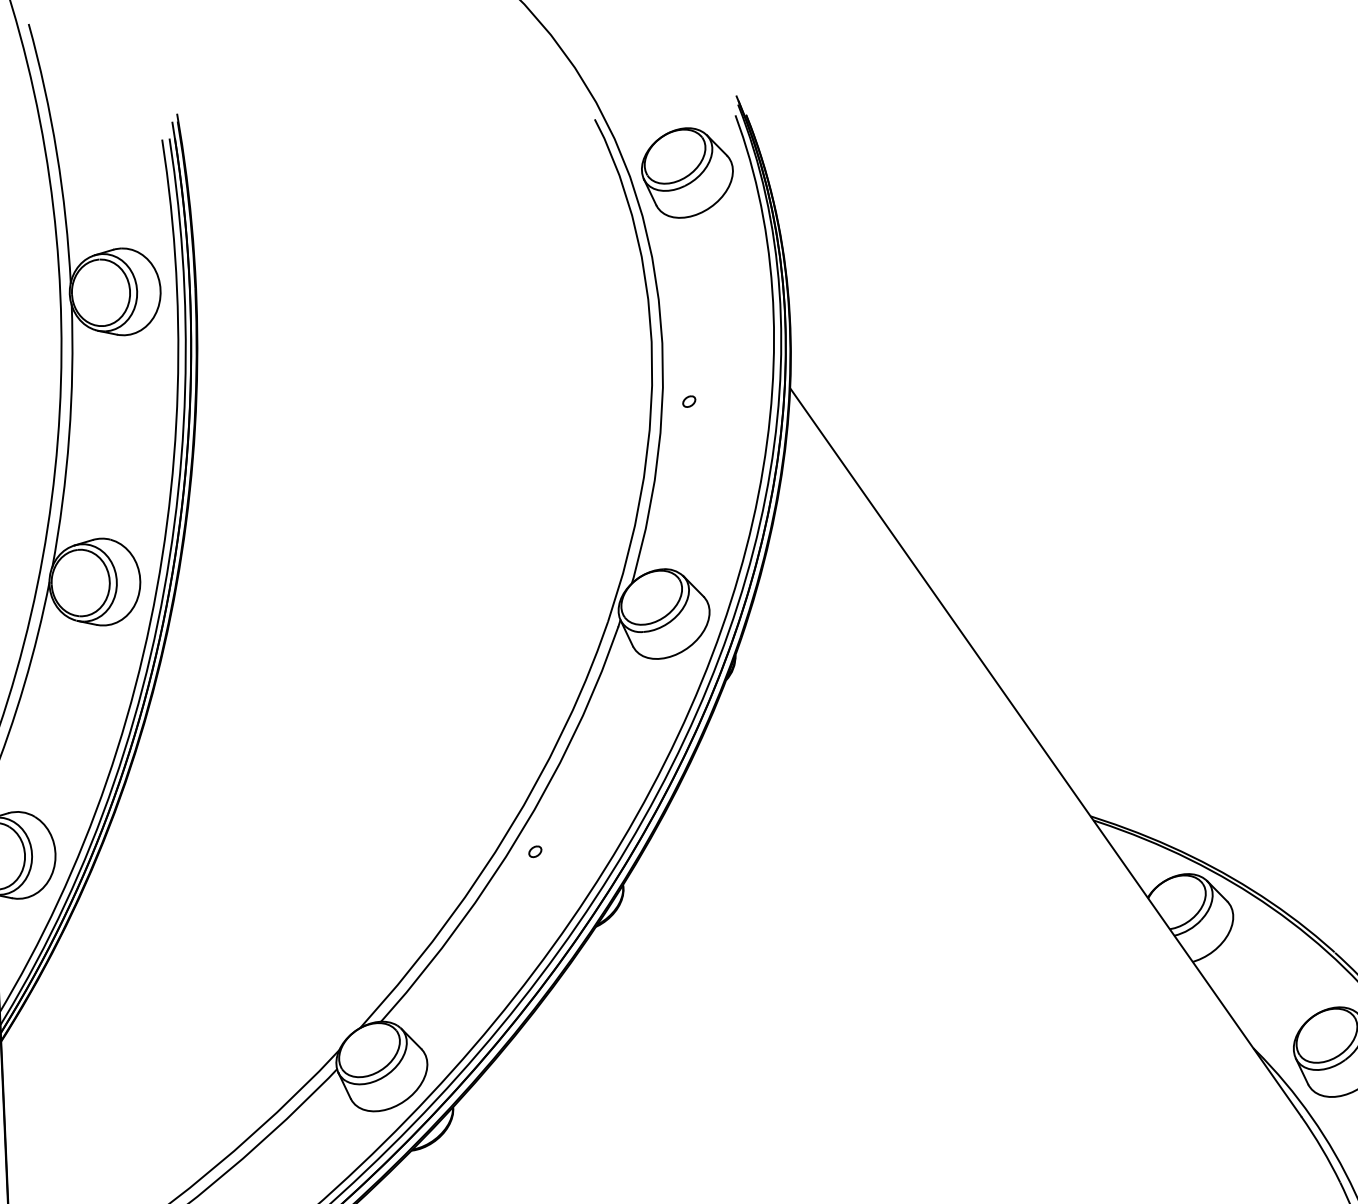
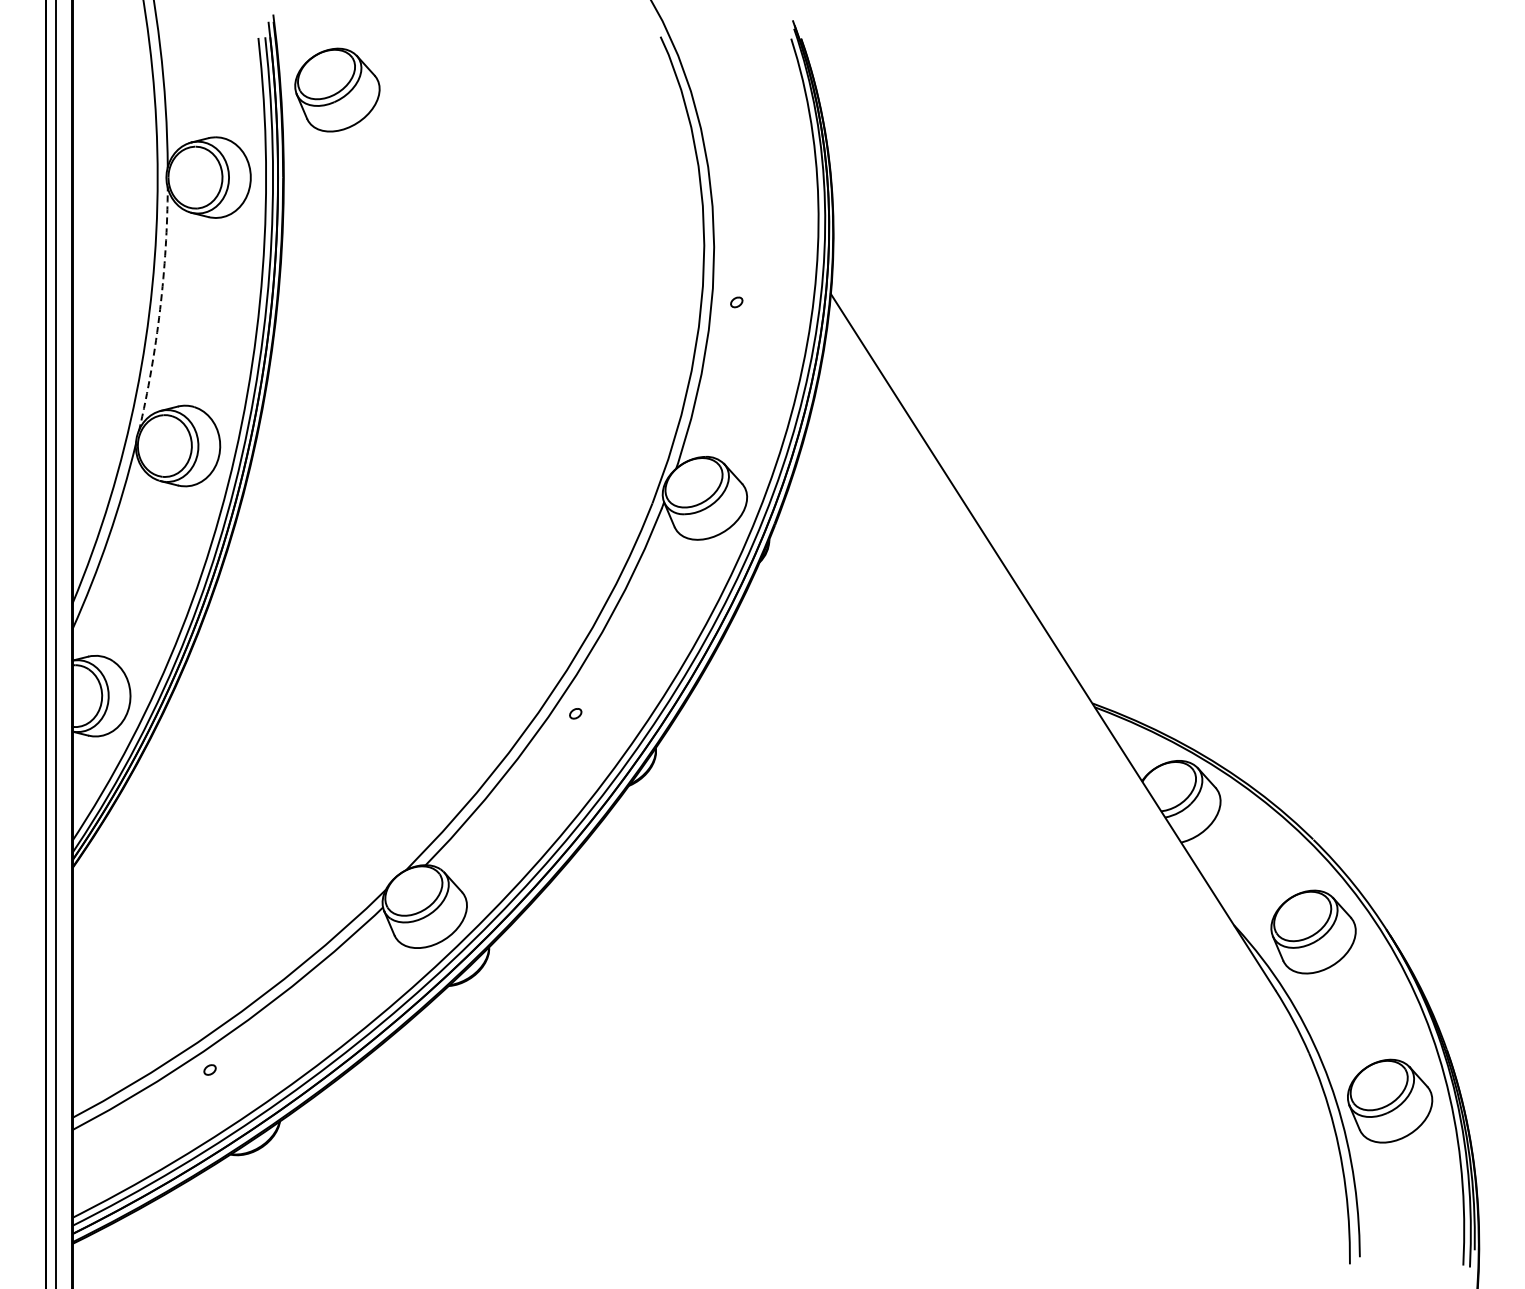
part: (687, 172) -> (337, 89), moved
arc: (69, 436) -> (160, 309), solid -> dashed

